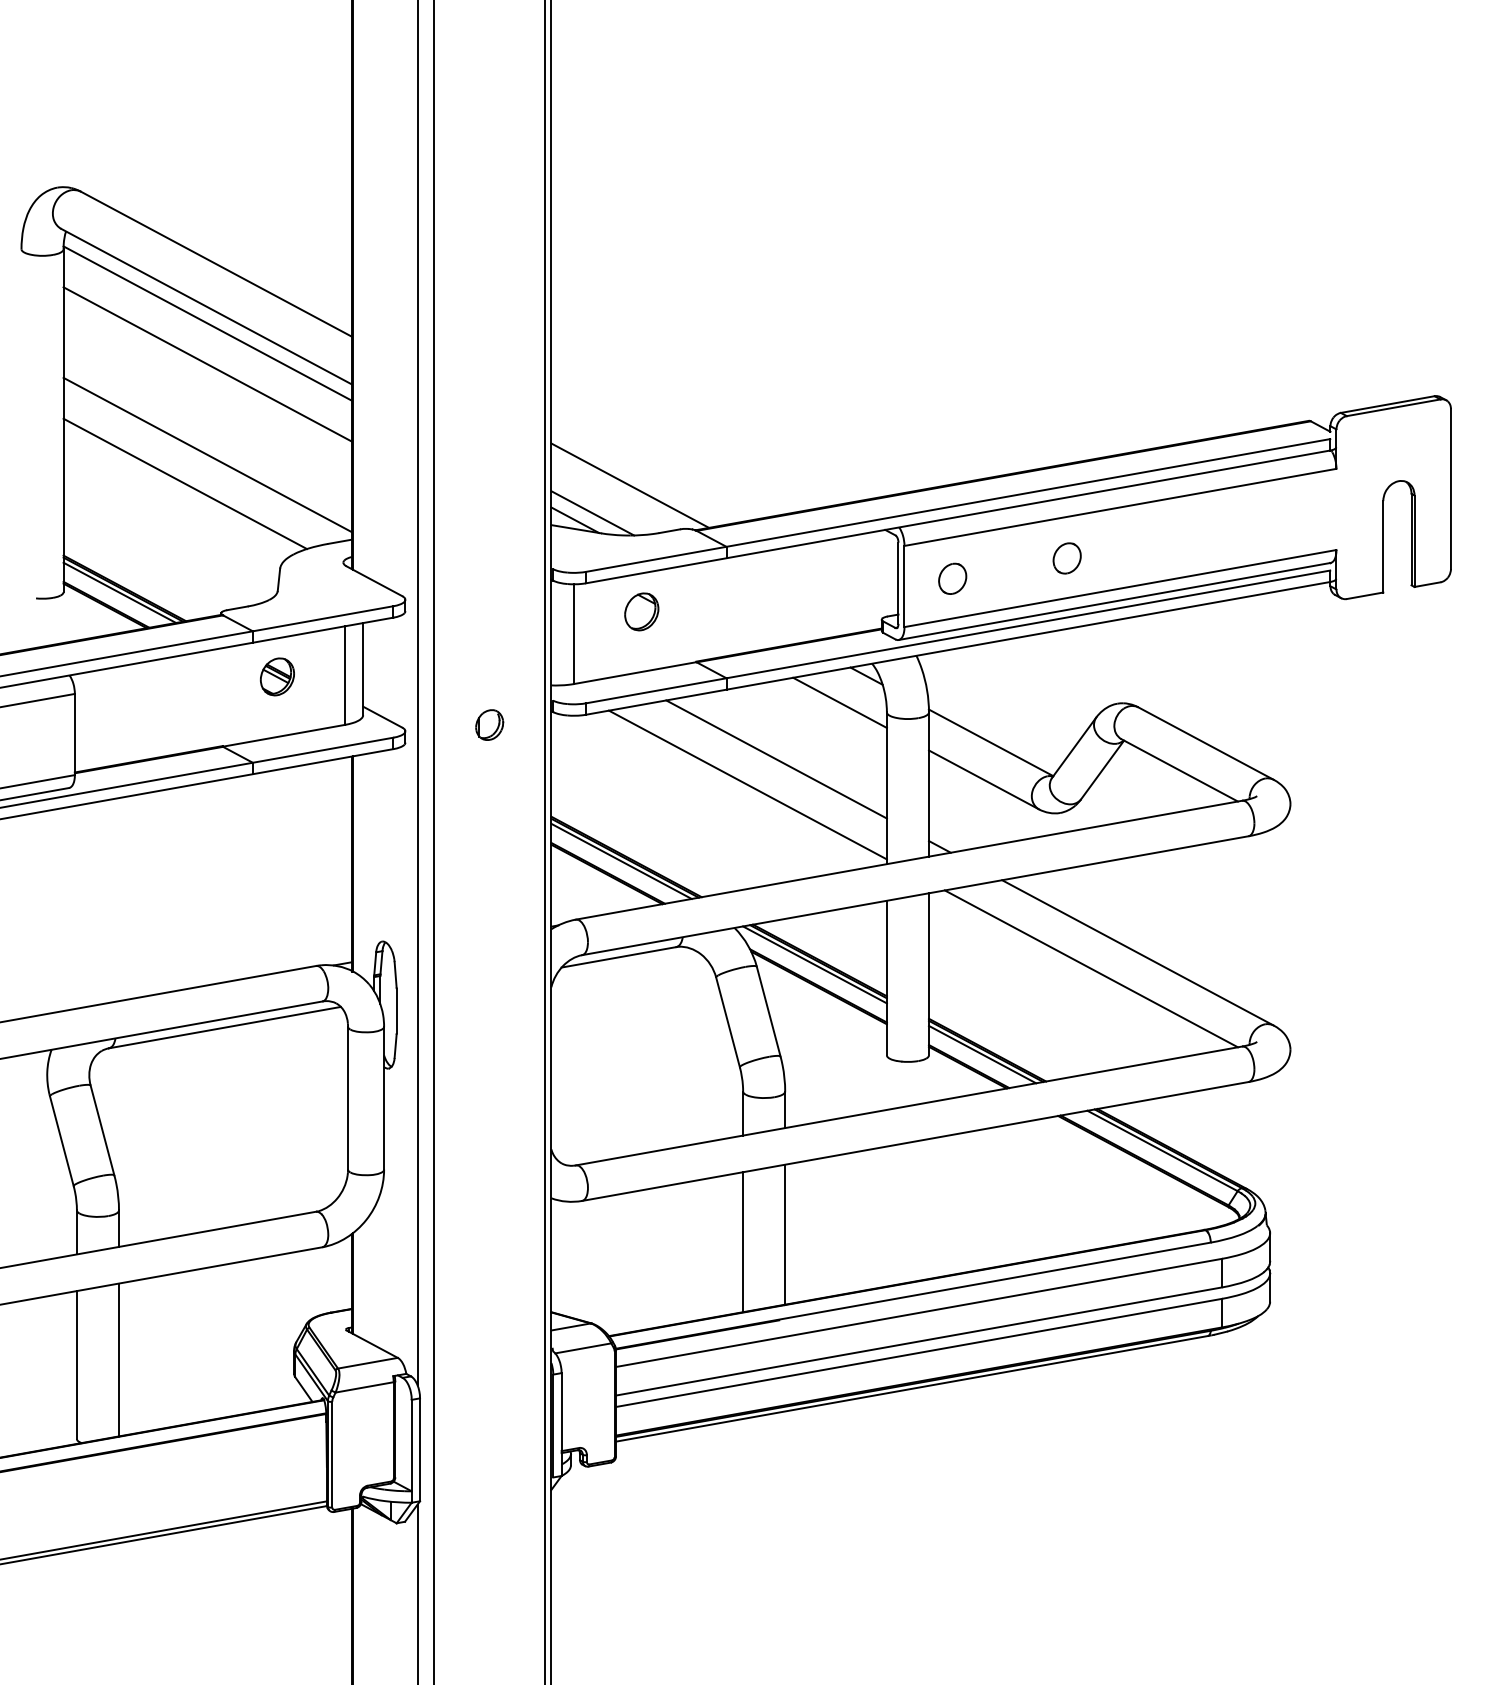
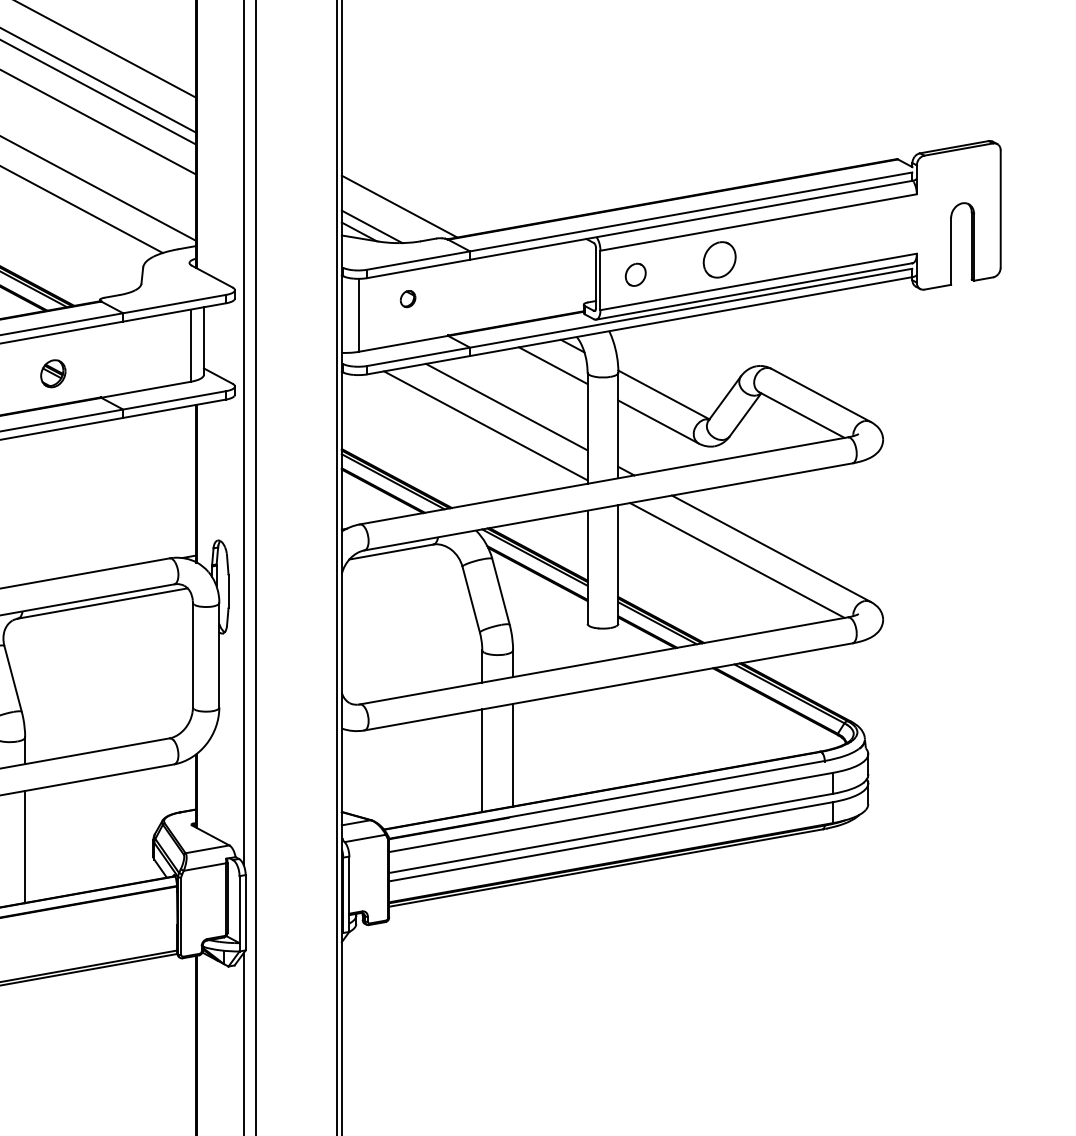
part: (1066, 558) -> (719, 259), size x1.6
part: (641, 611) -> (407, 298), size x0.6
part: (277, 676) -> (53, 373), moved
part: (489, 724) -> (296, 381), removed

